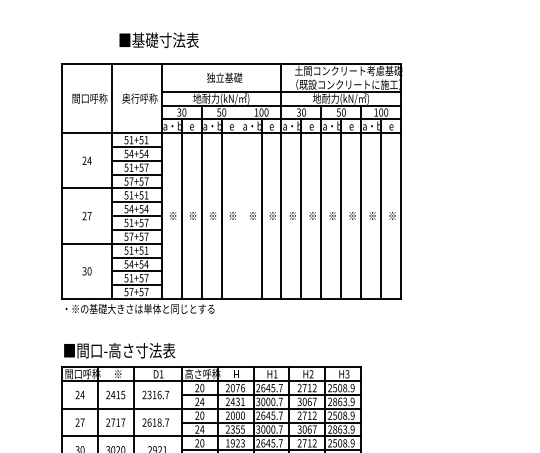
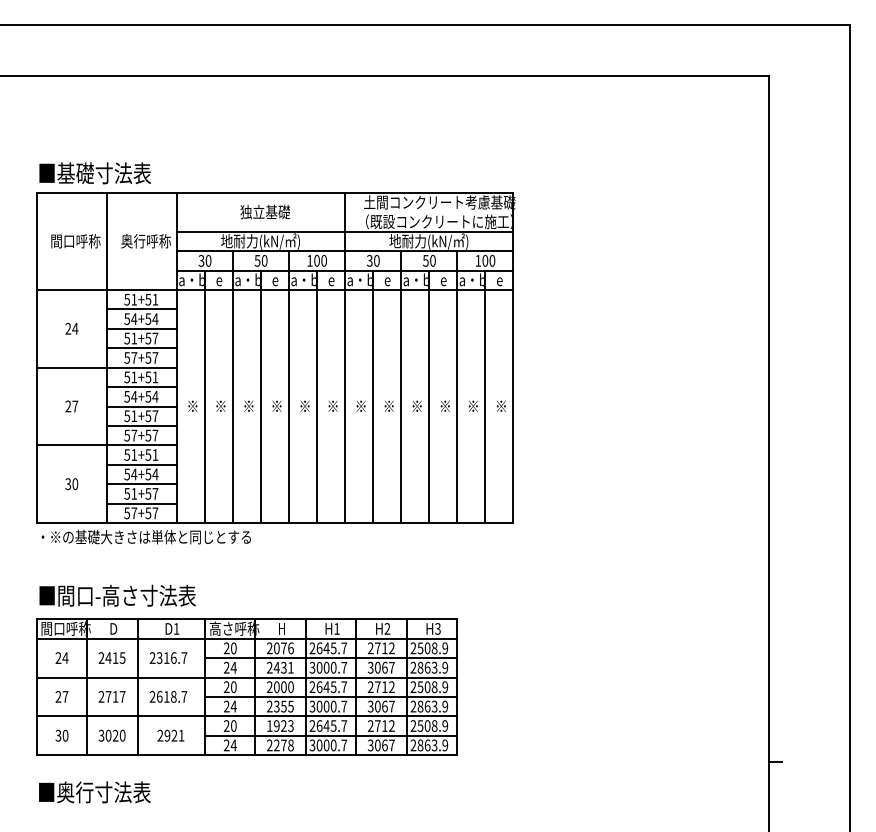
text: (158, 40) -> (94, 173), moved
line: (241, 202) -> (289, 387), added
text: (118, 373) -> (115, 628), ※ -> D

